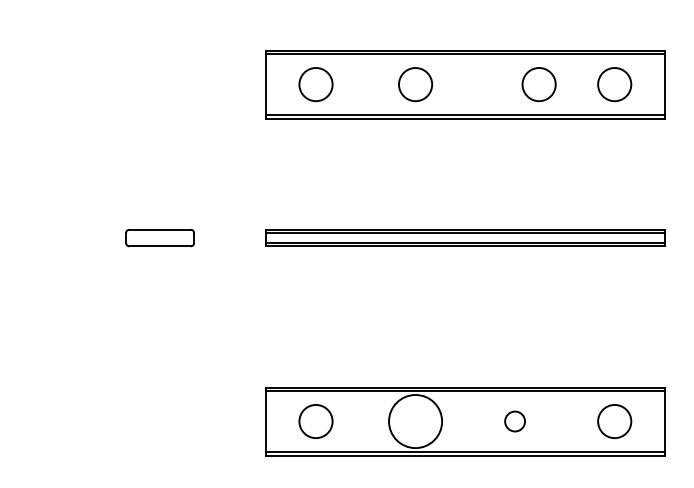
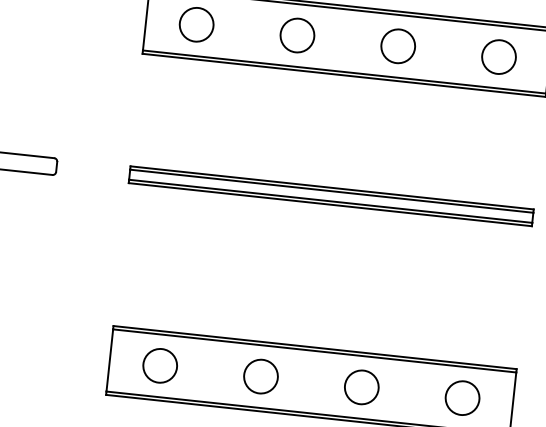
circle: (538, 84) -> (397, 46), moved
circle: (415, 421) -> (260, 376), size x0.62
circle: (514, 421) -> (361, 387), size x1.67

